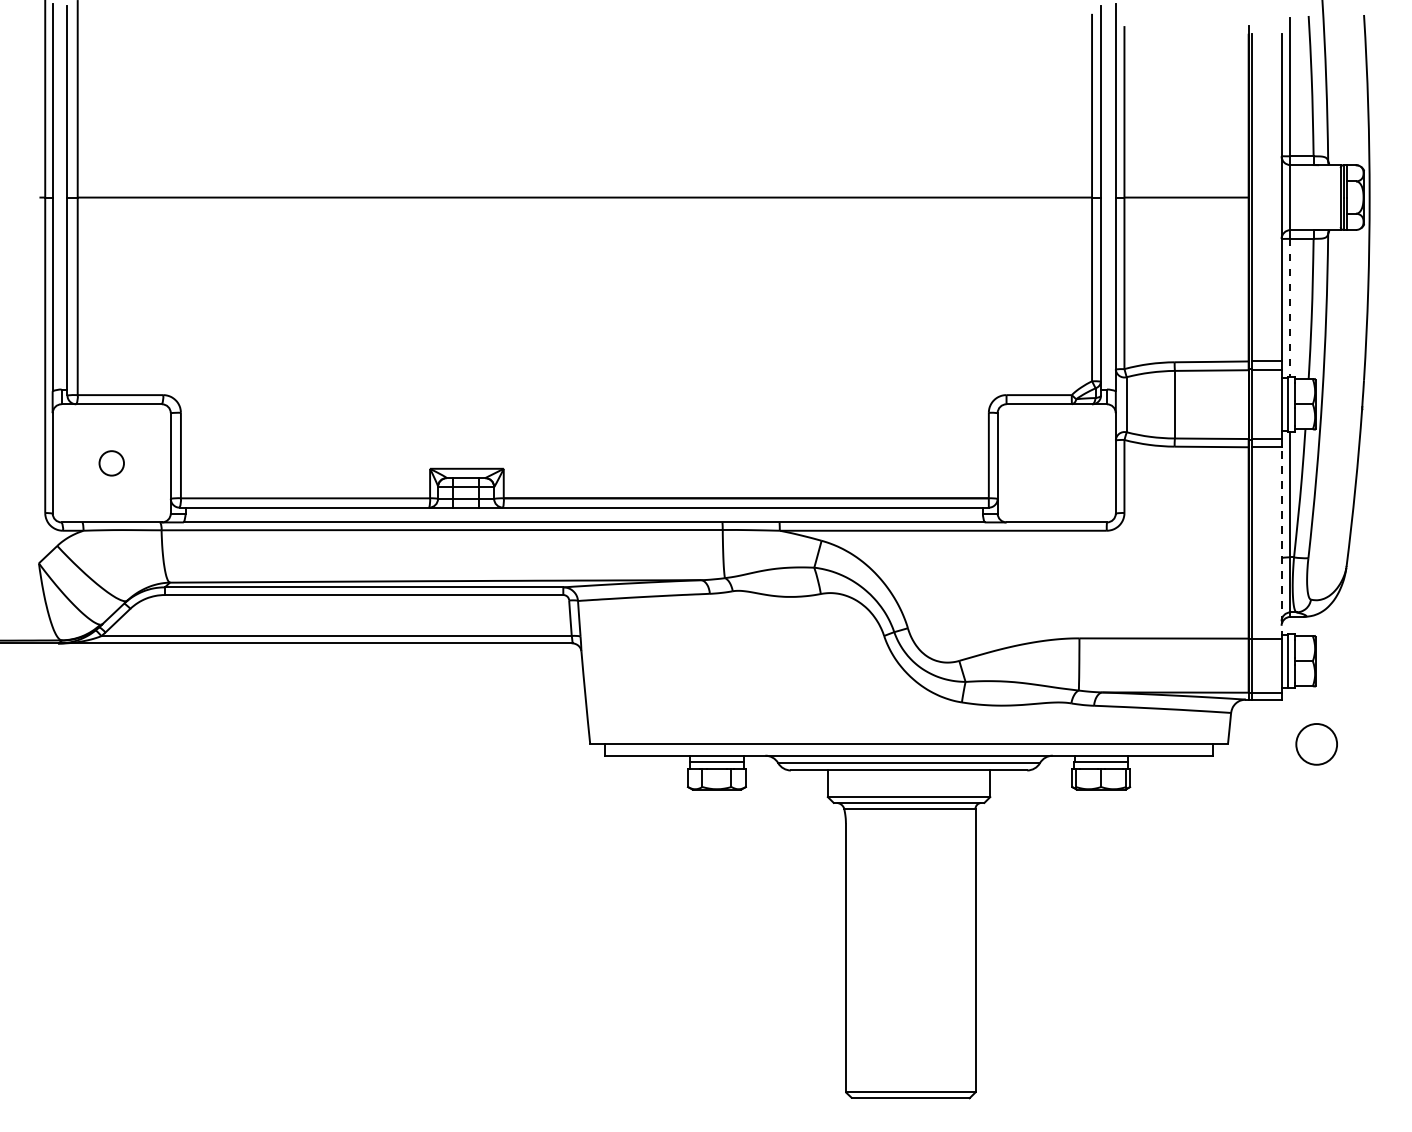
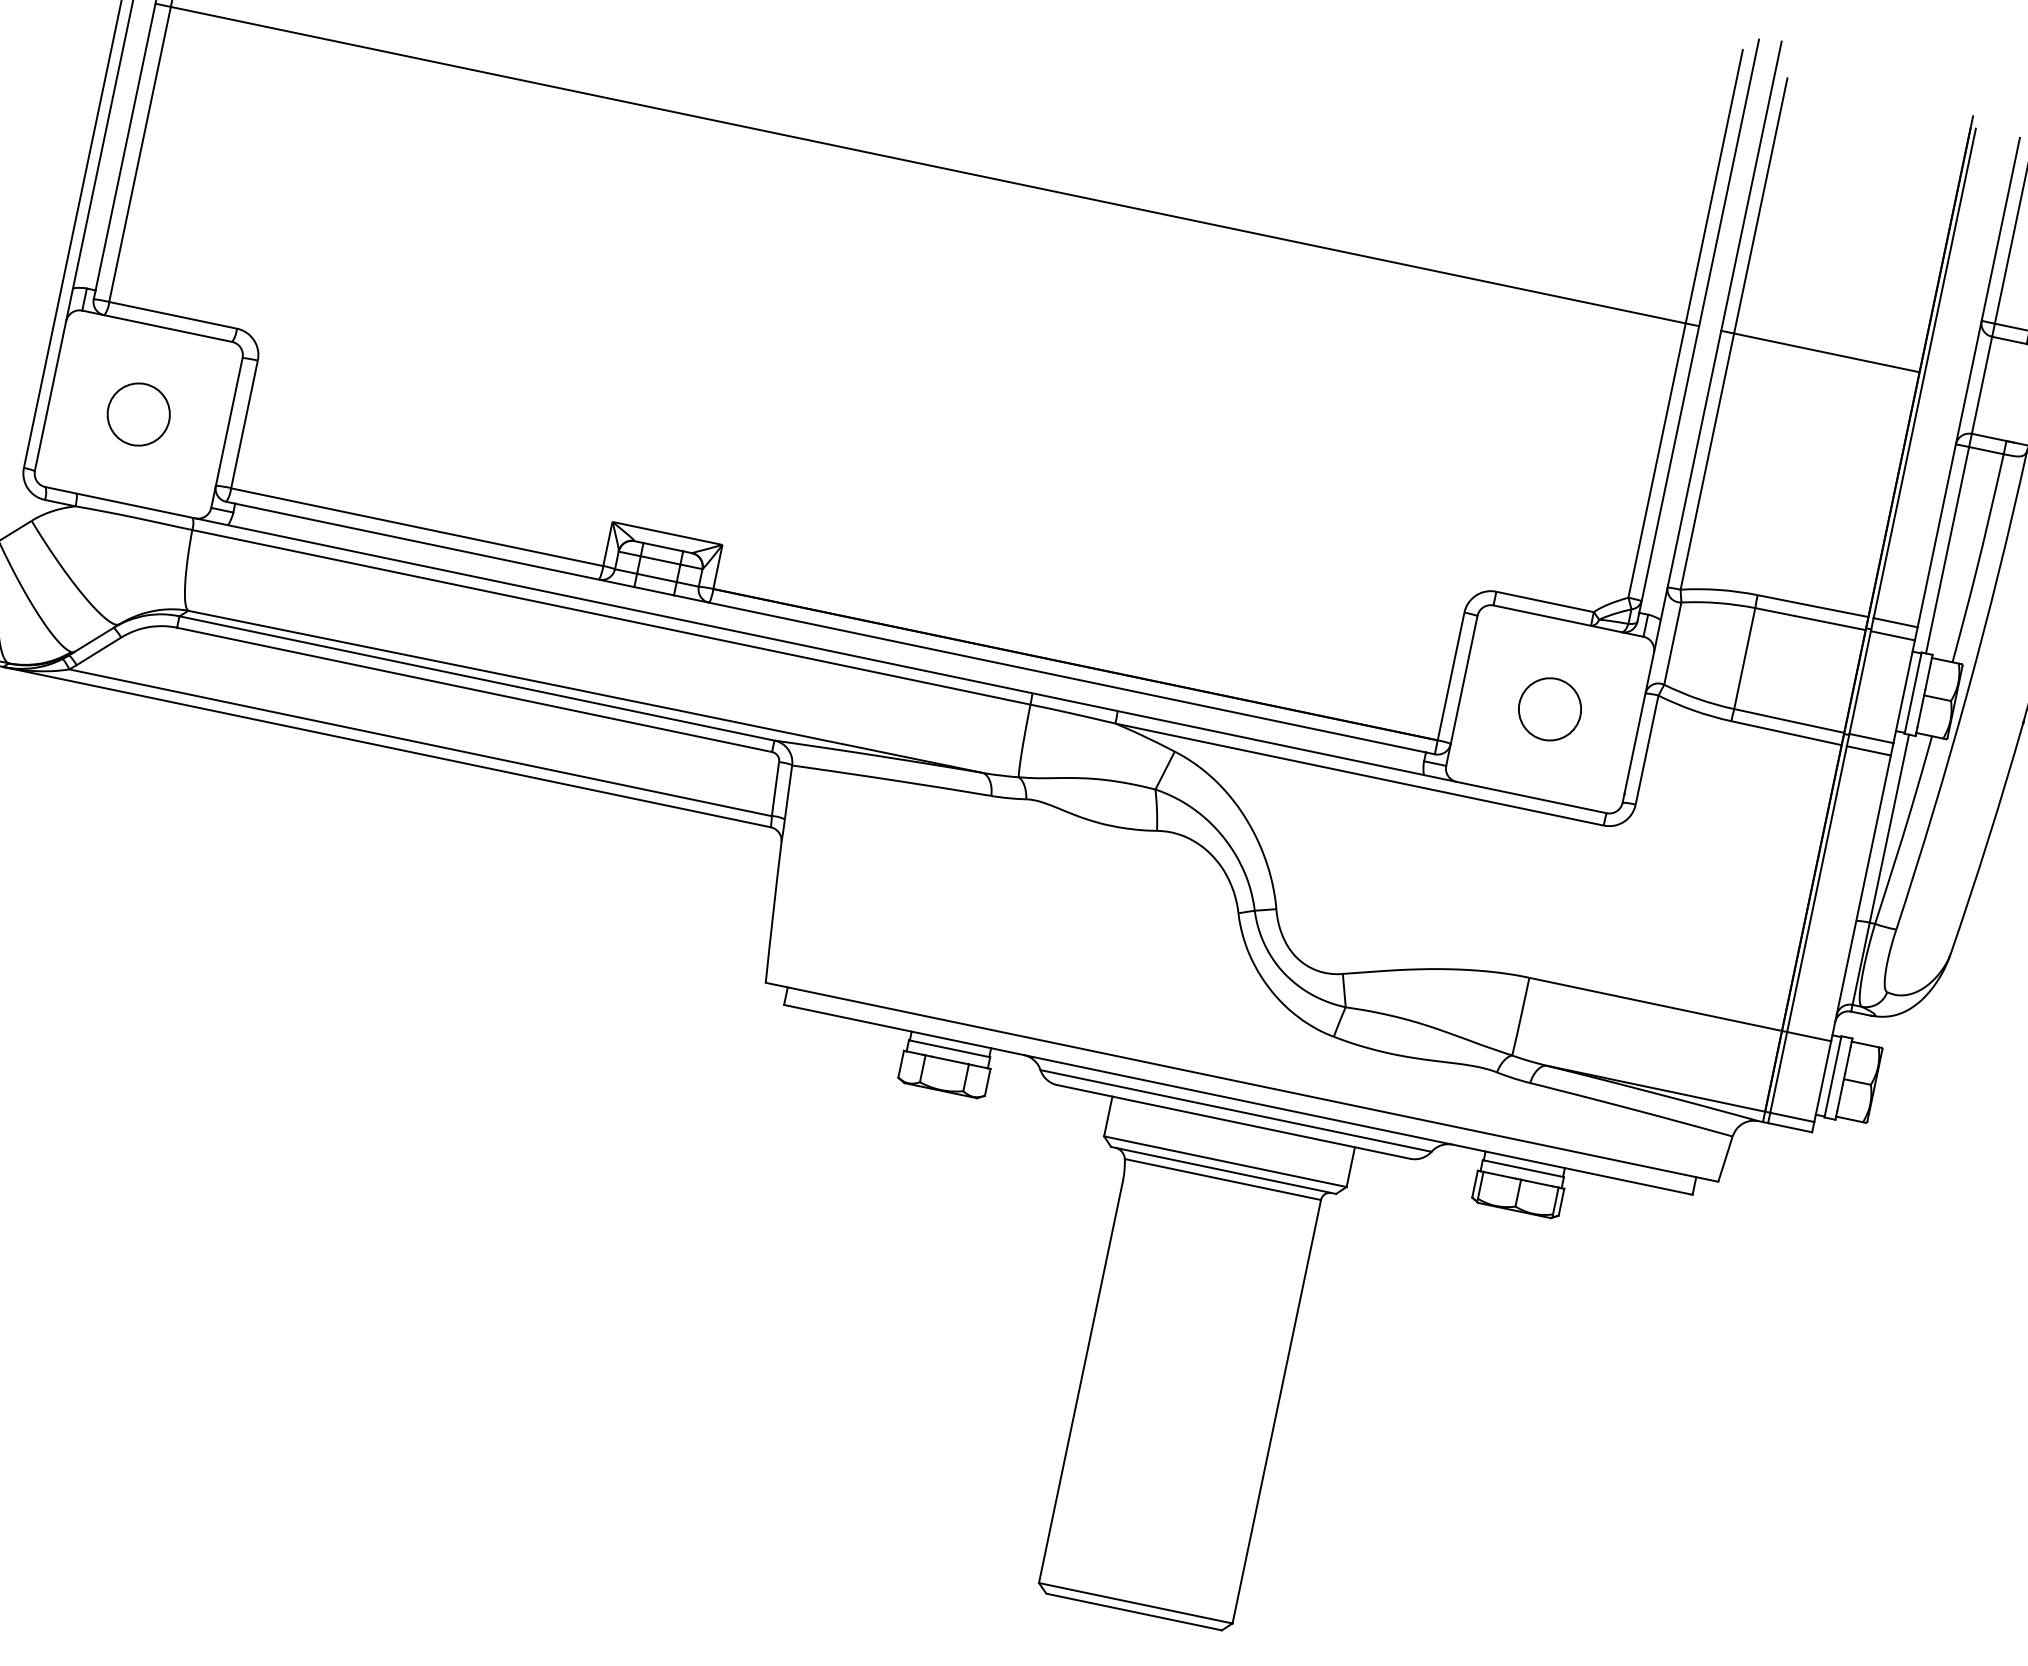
line: (1290, 308) -> (1947, 550), dashed -> solid
circle: (111, 462) -> (138, 413), size x1.67
line: (1281, 542) -> (1861, 897), dashed -> solid
circle: (1316, 744) -> (1549, 709), moved

